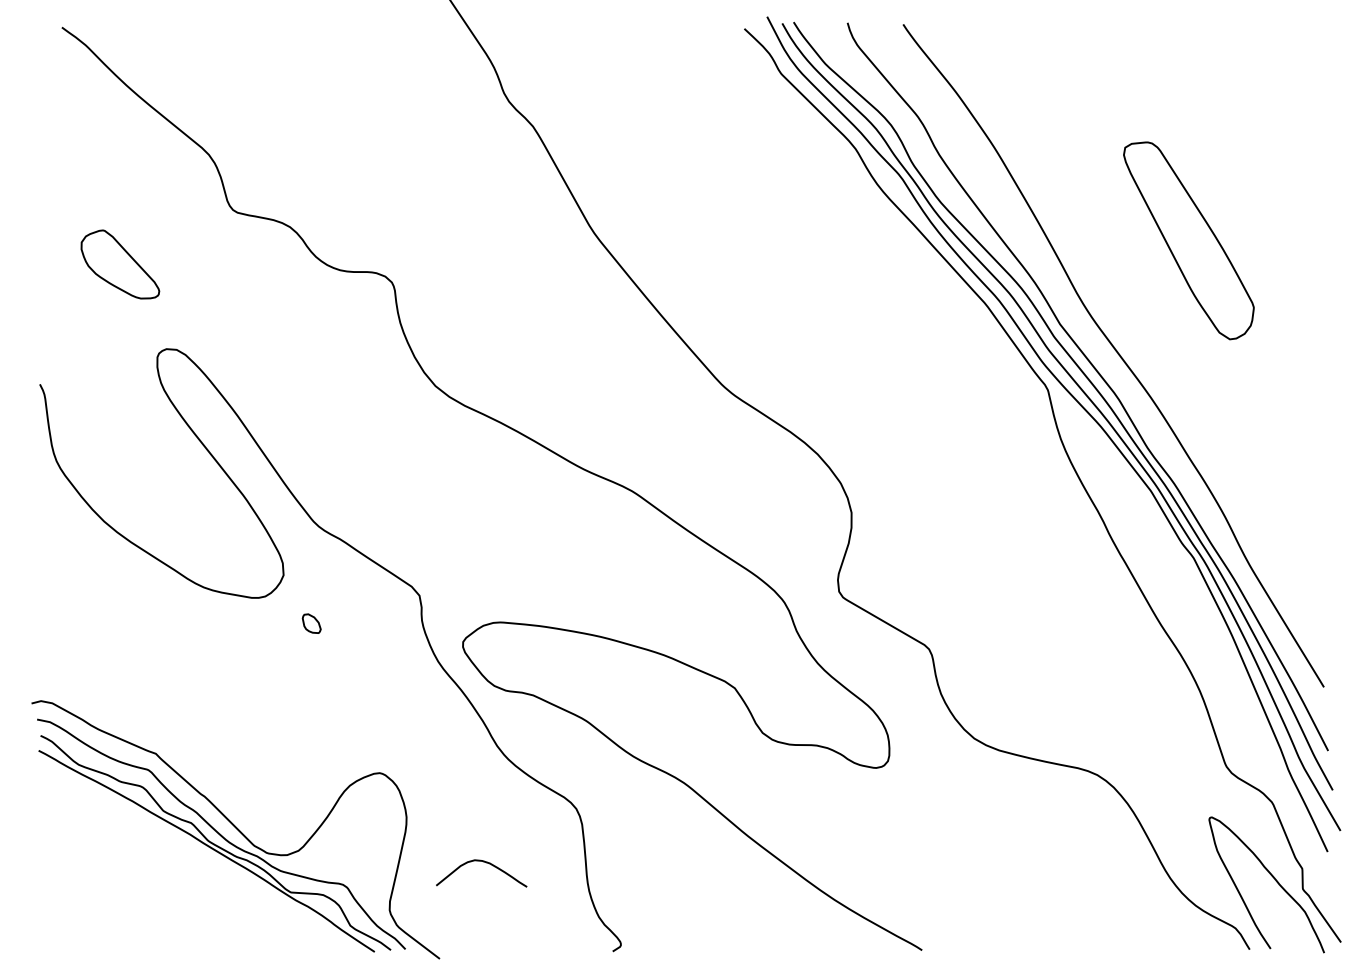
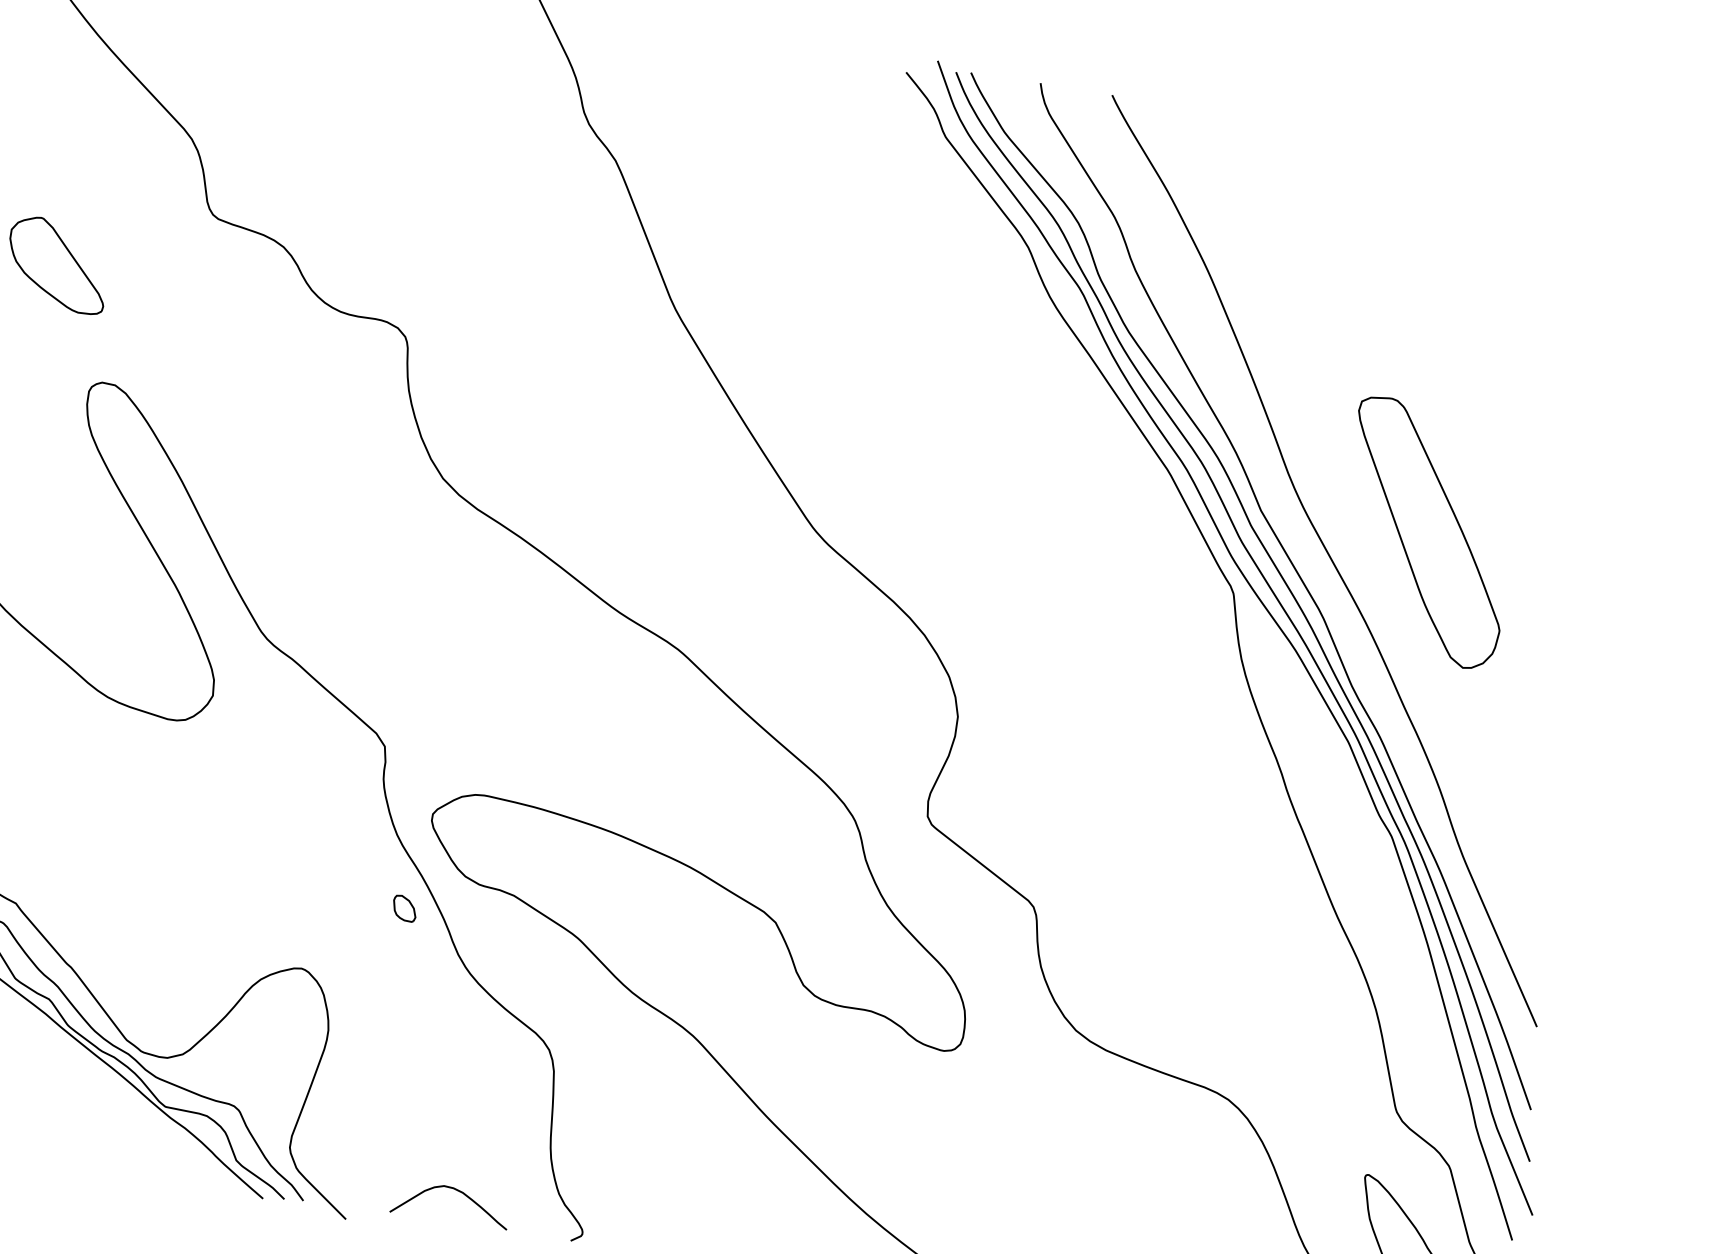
part: (1188, 240) -> (1427, 532), moved
part: (311, 623) -> (404, 908), moved
curve: (483, 862) -> (454, 1190), moved

